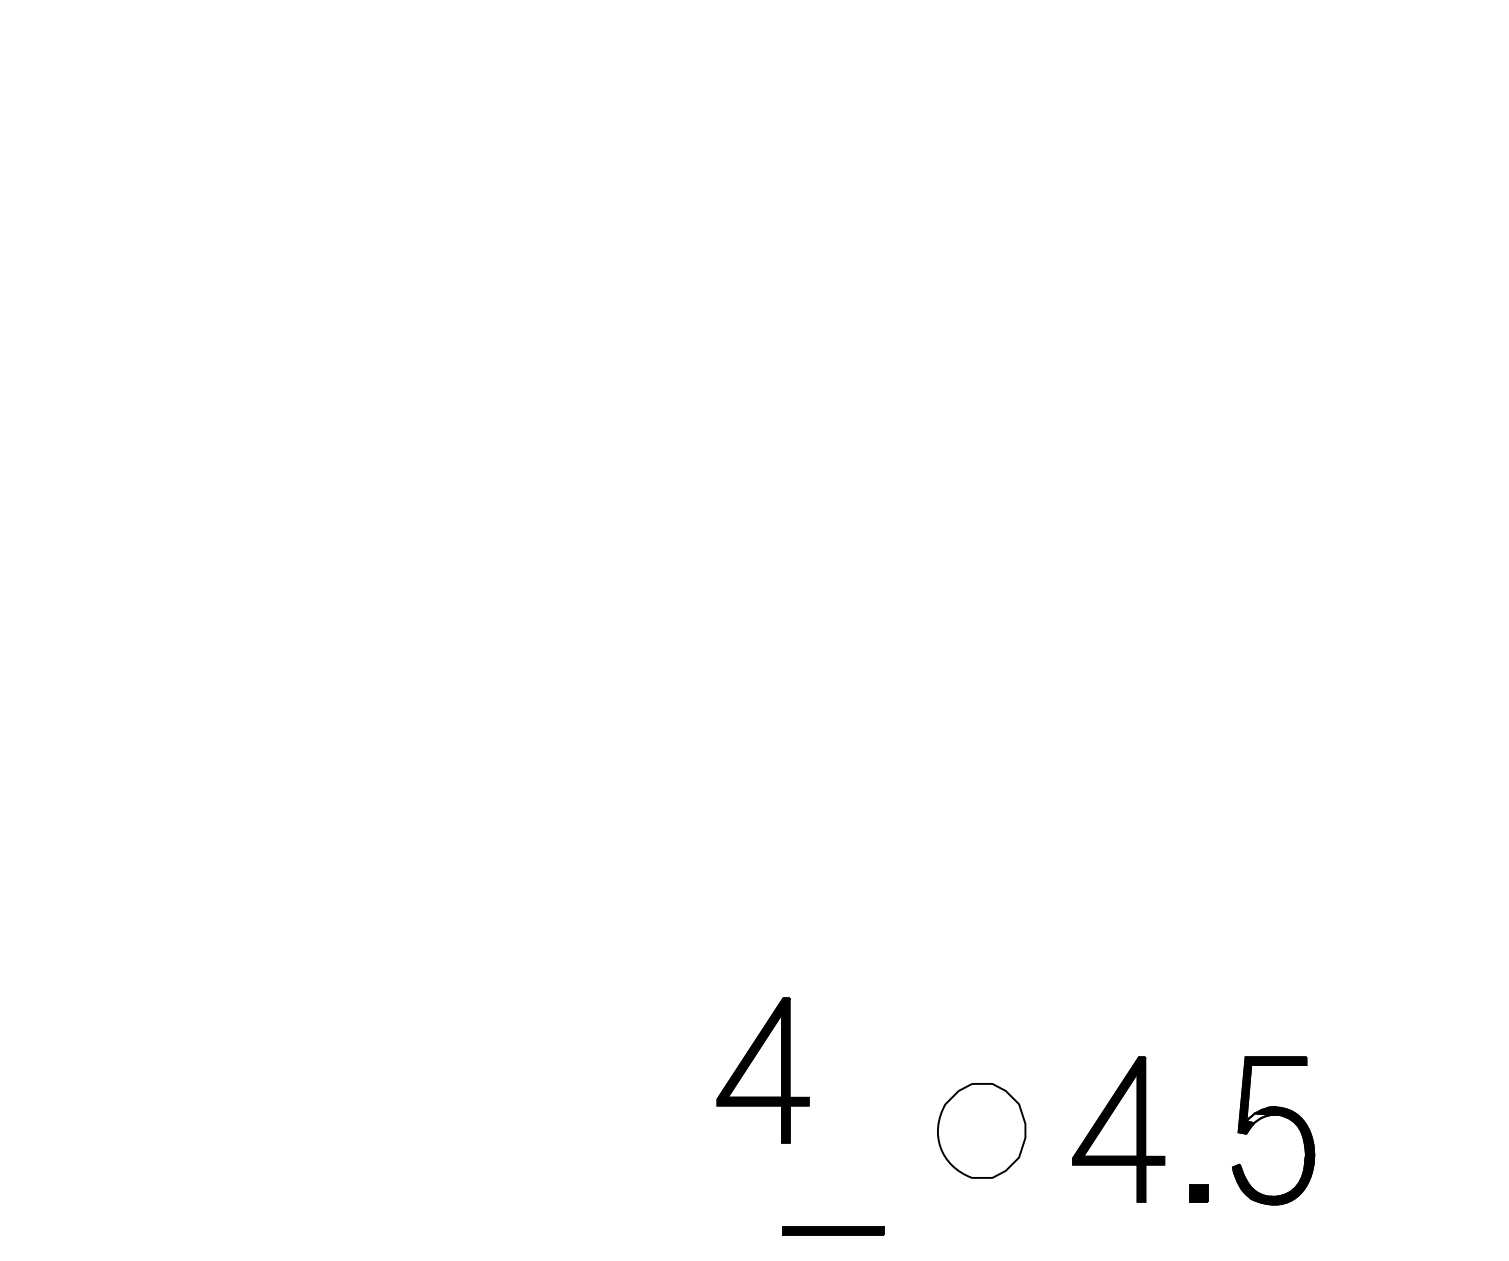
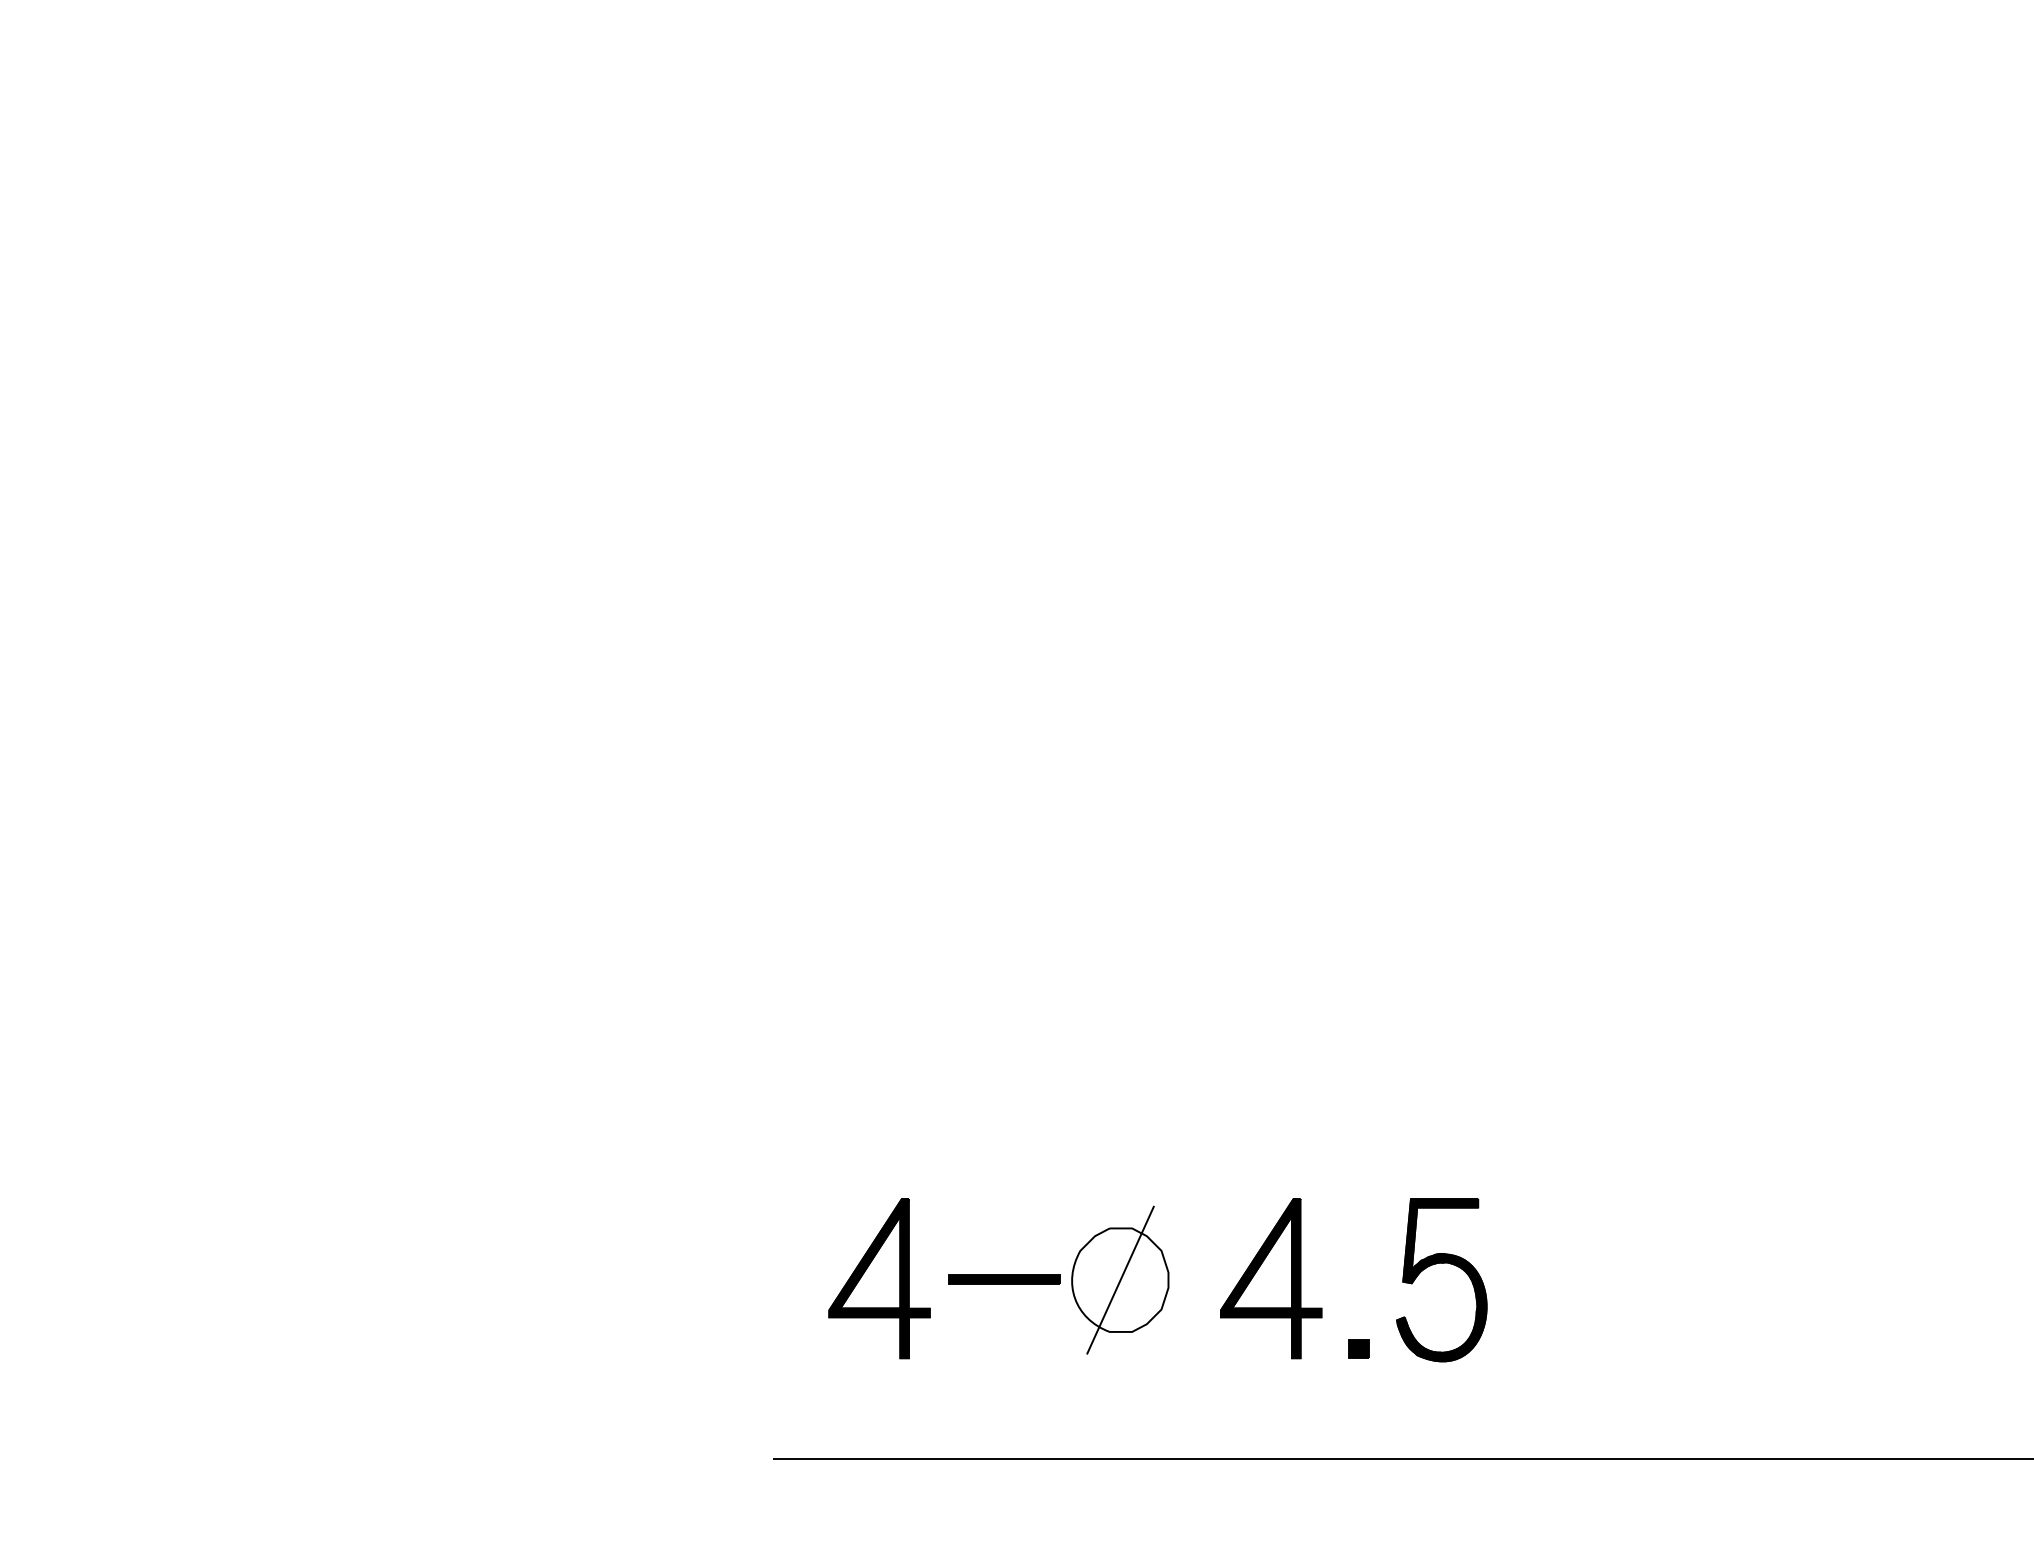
part: (763, 1070) -> (879, 1278), moved
fill: (1260, 1117) -> (1427, 1265), added
line: (981, 1130) -> (1120, 1279), added
part: (832, 1231) -> (1004, 1279), moved

